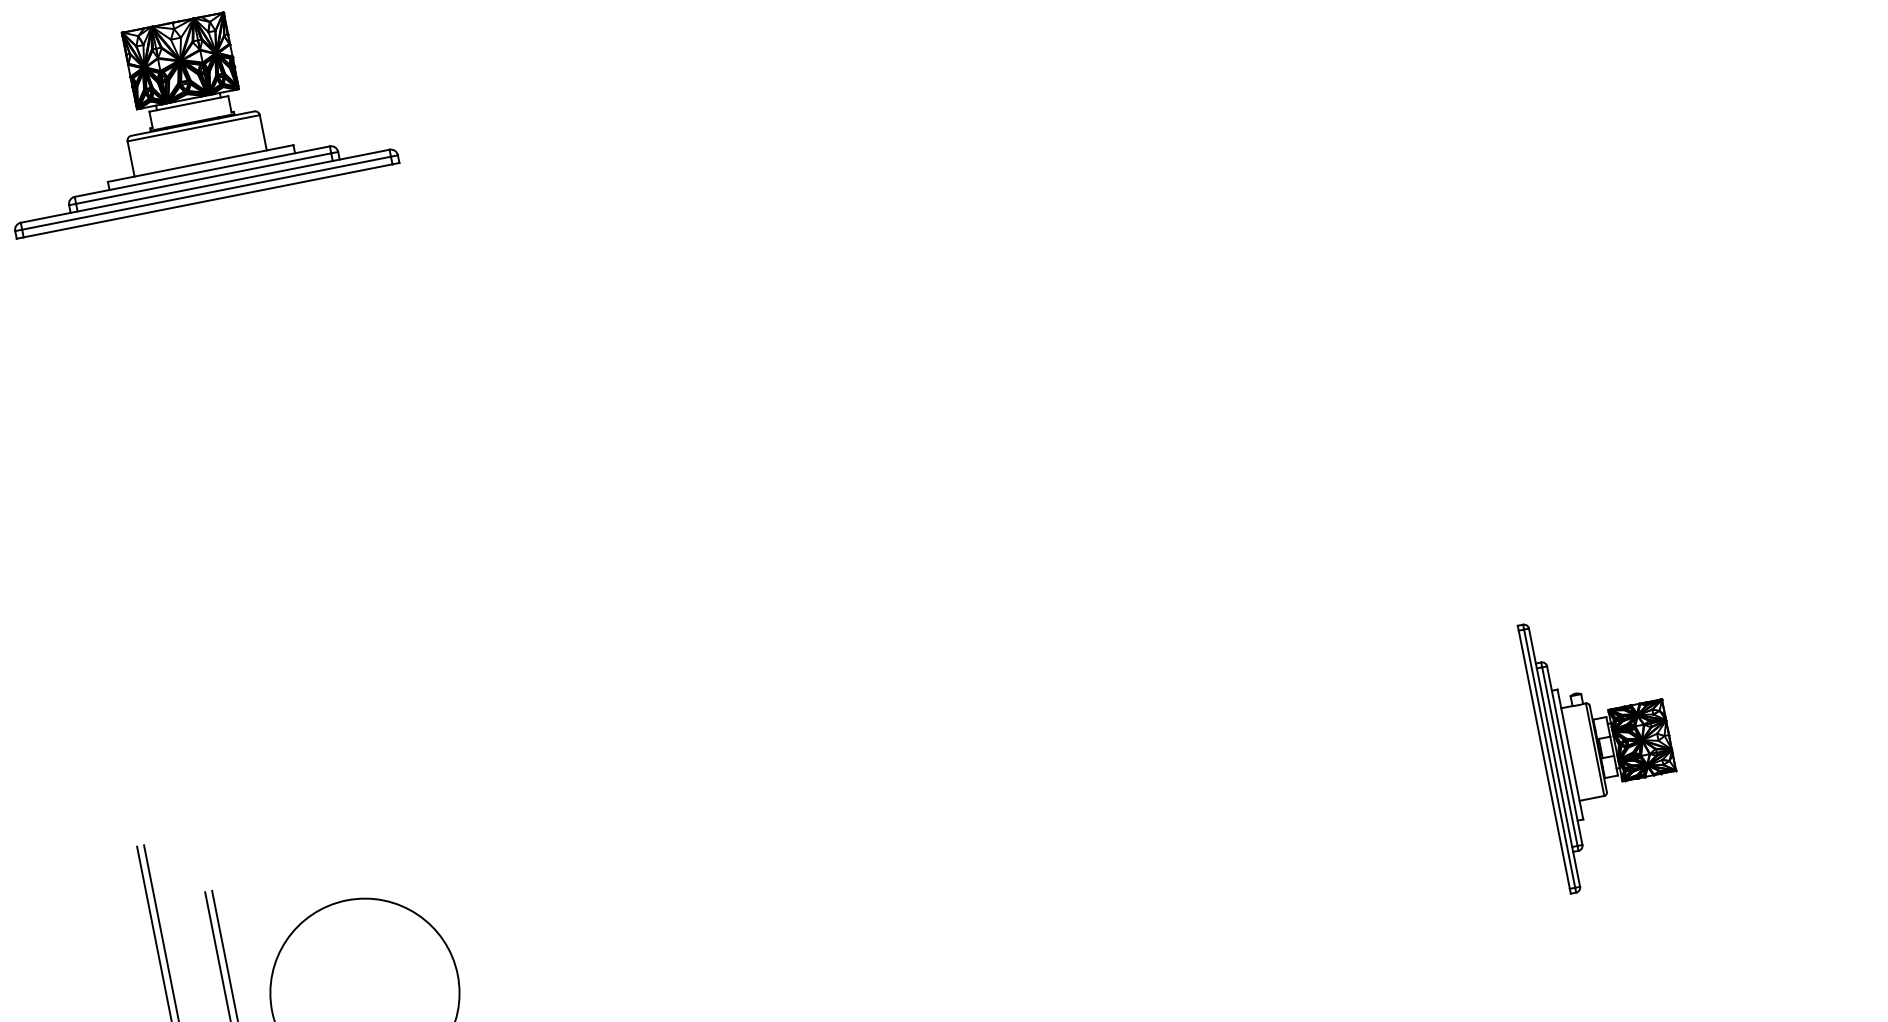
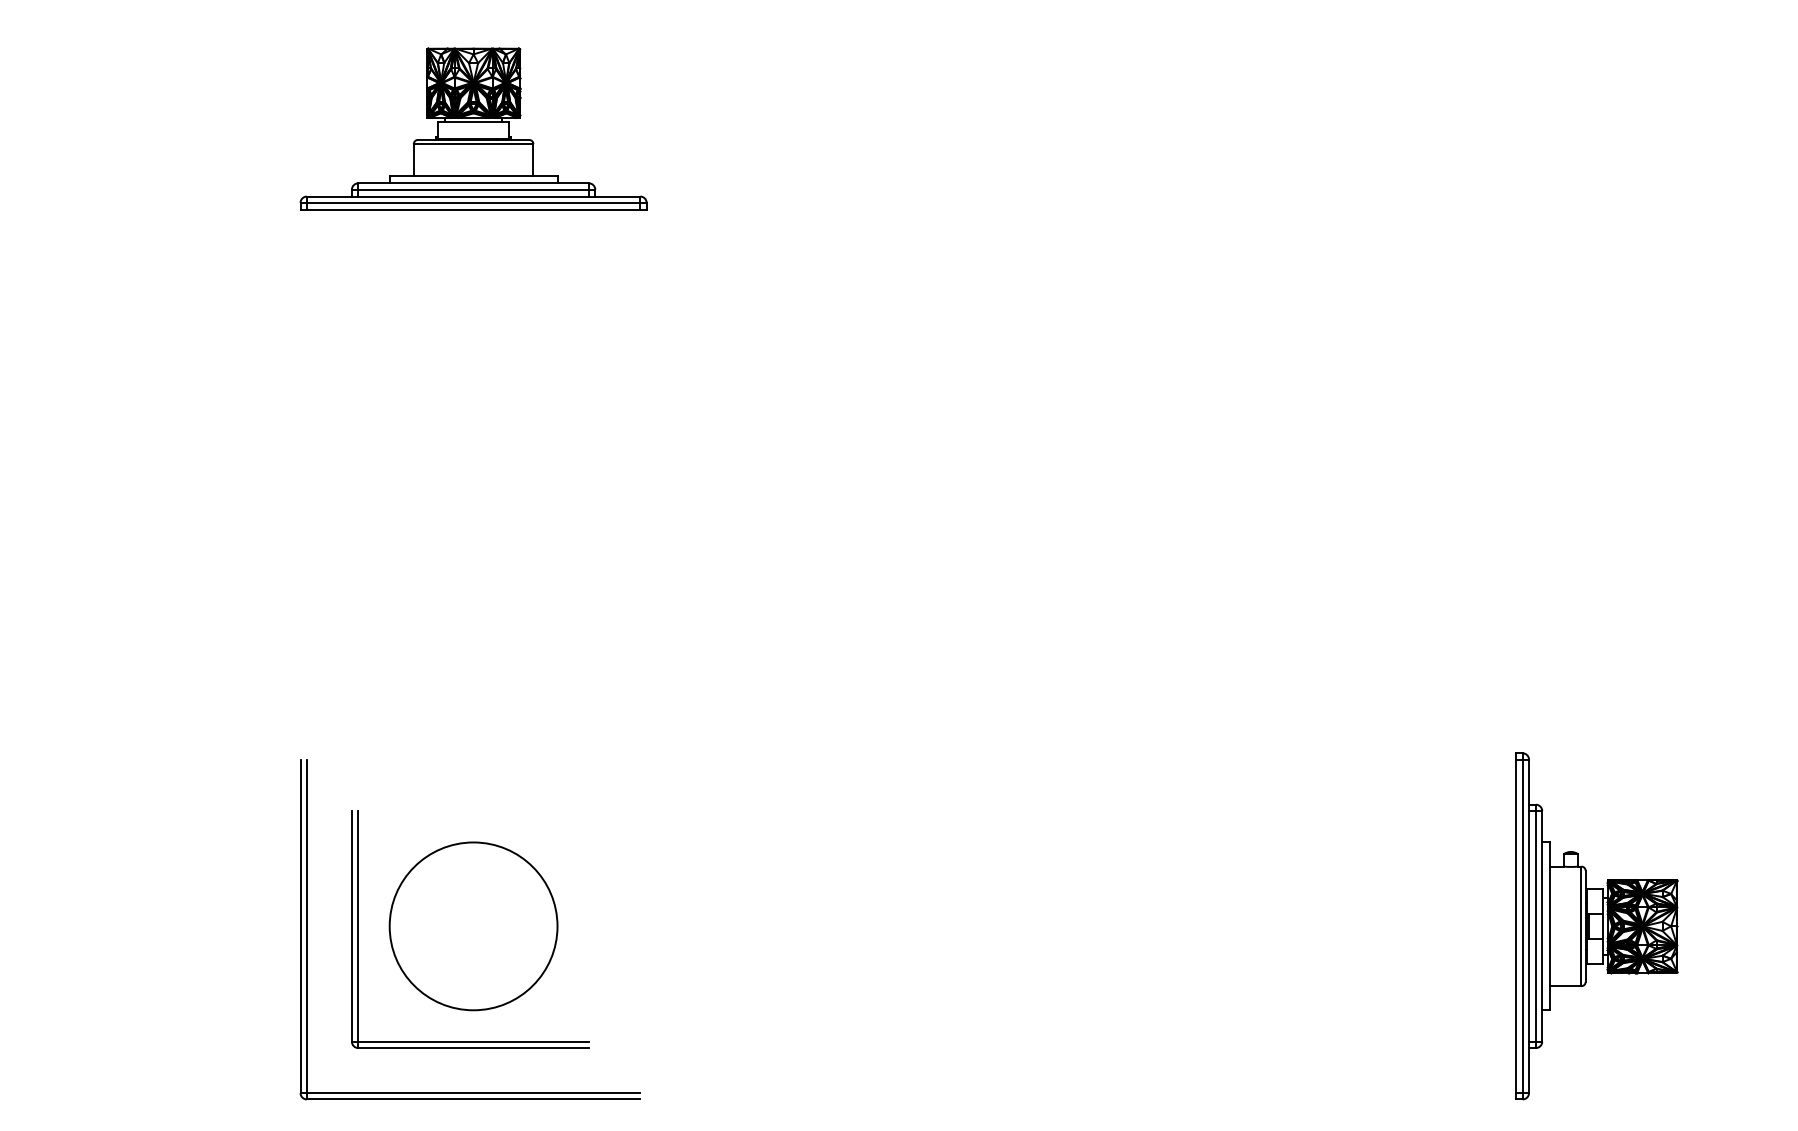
part: (1606, 747) -> (1596, 926), size x1.43

